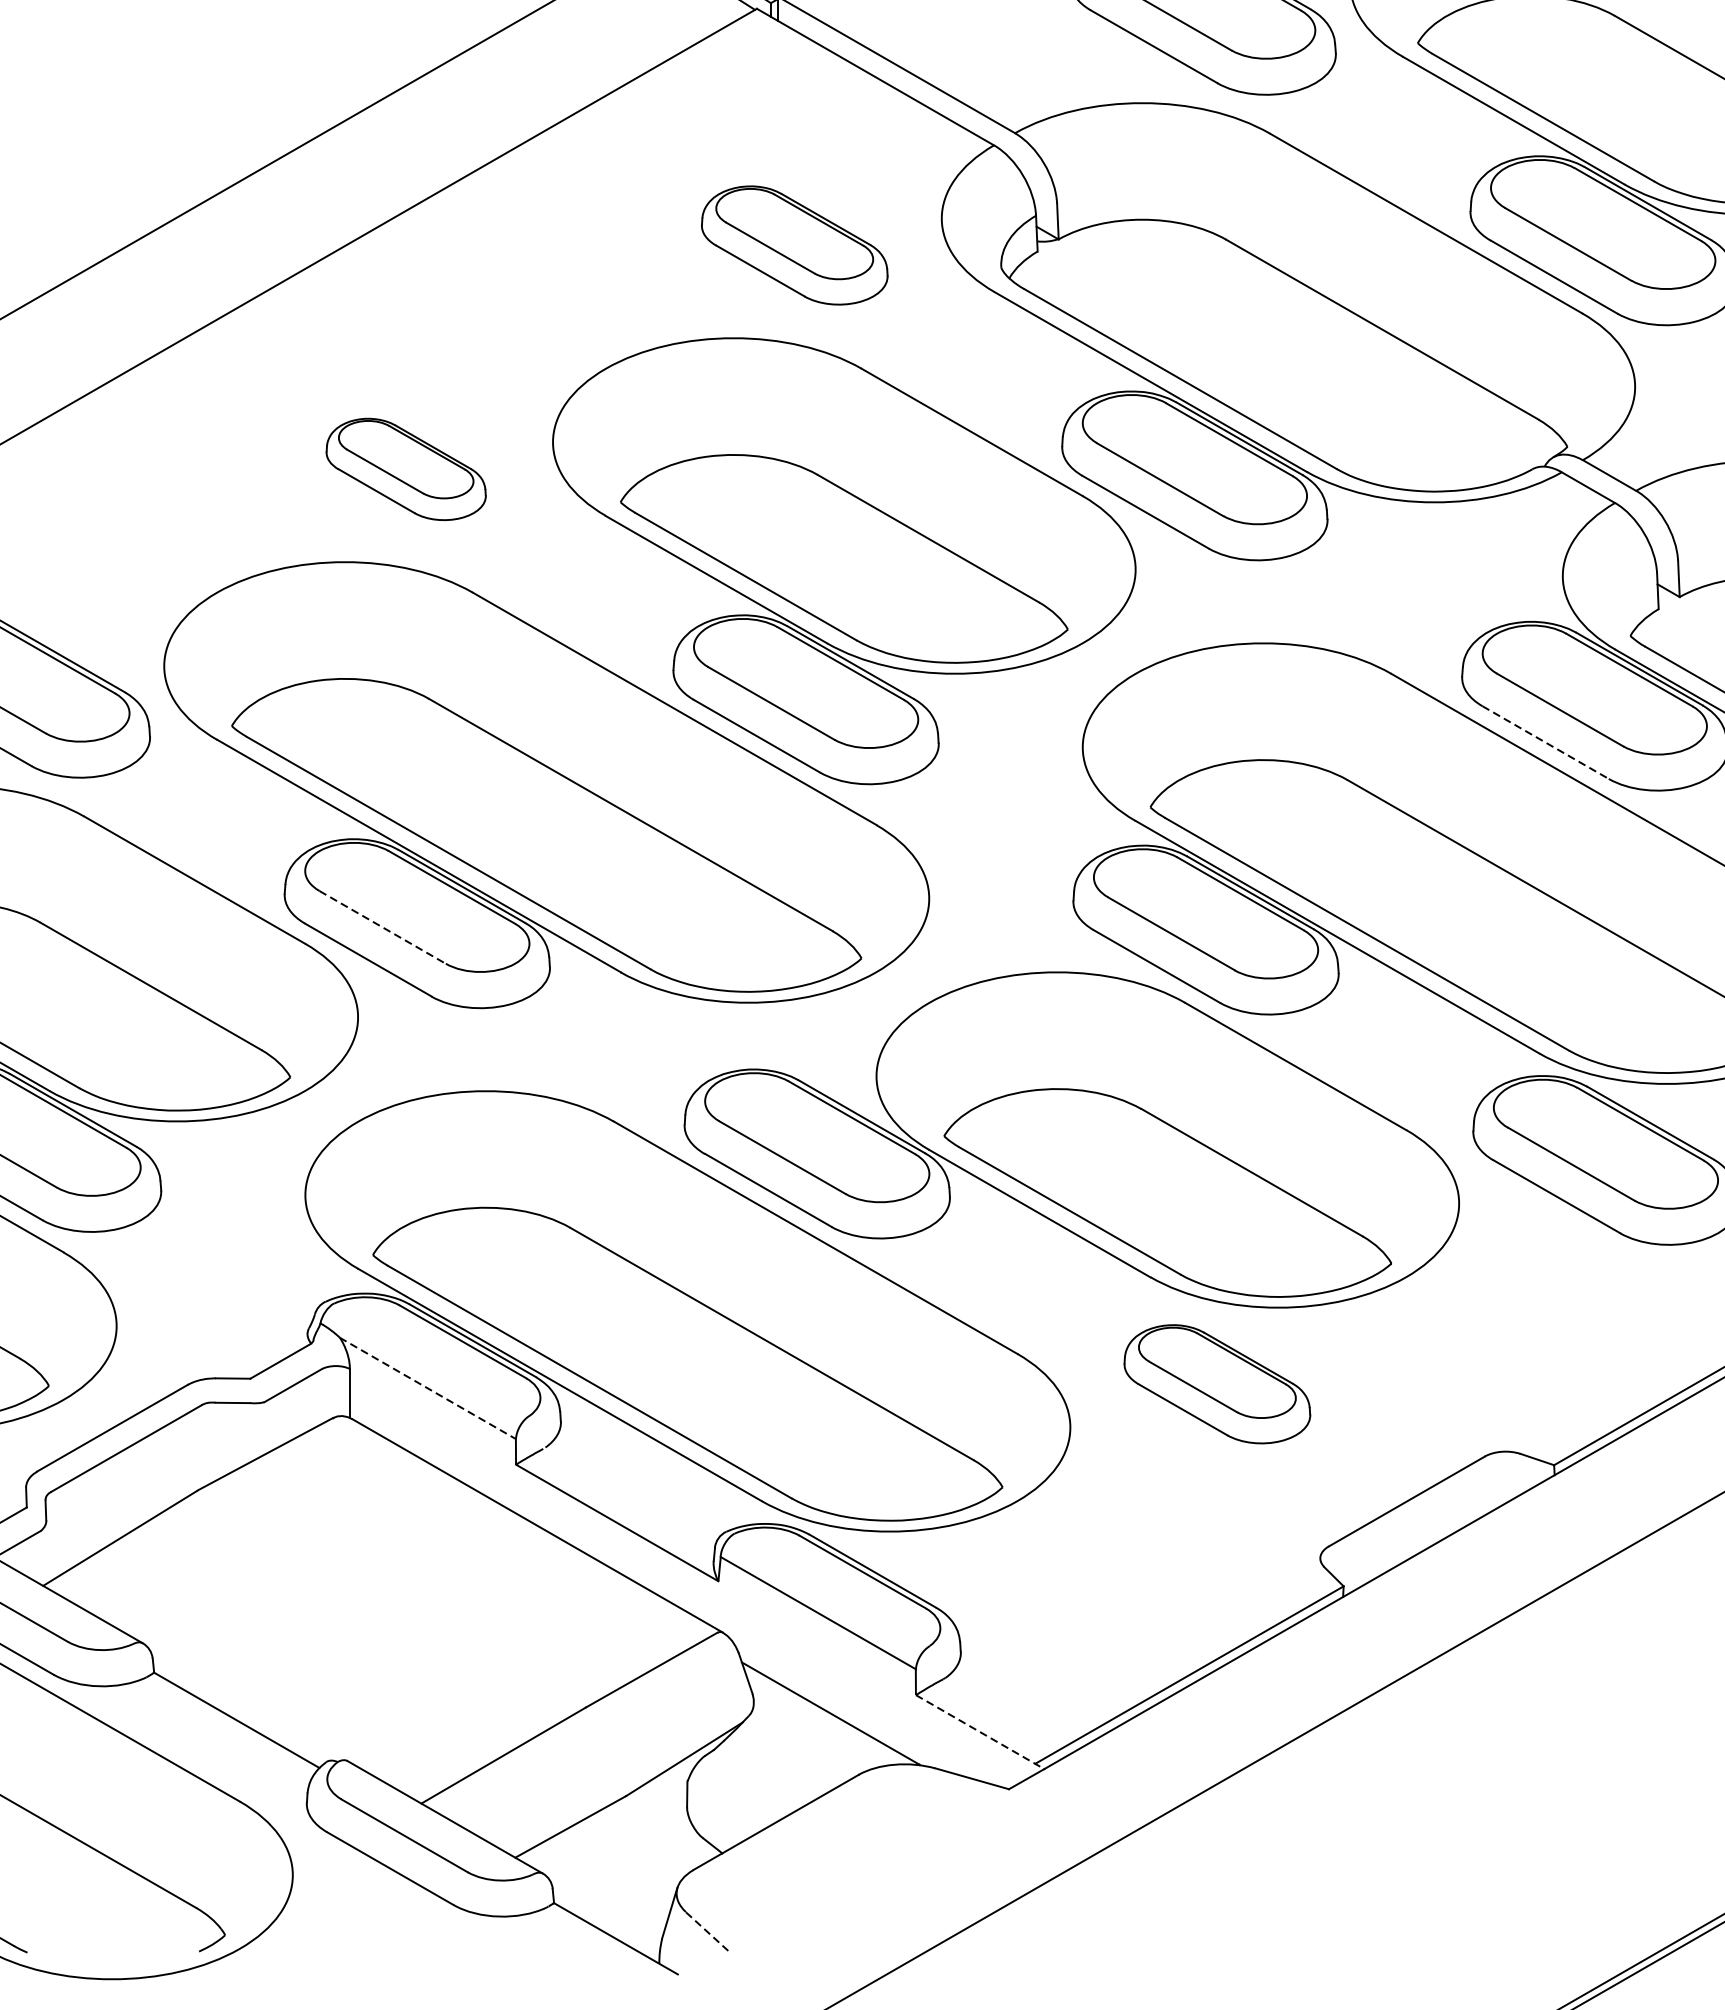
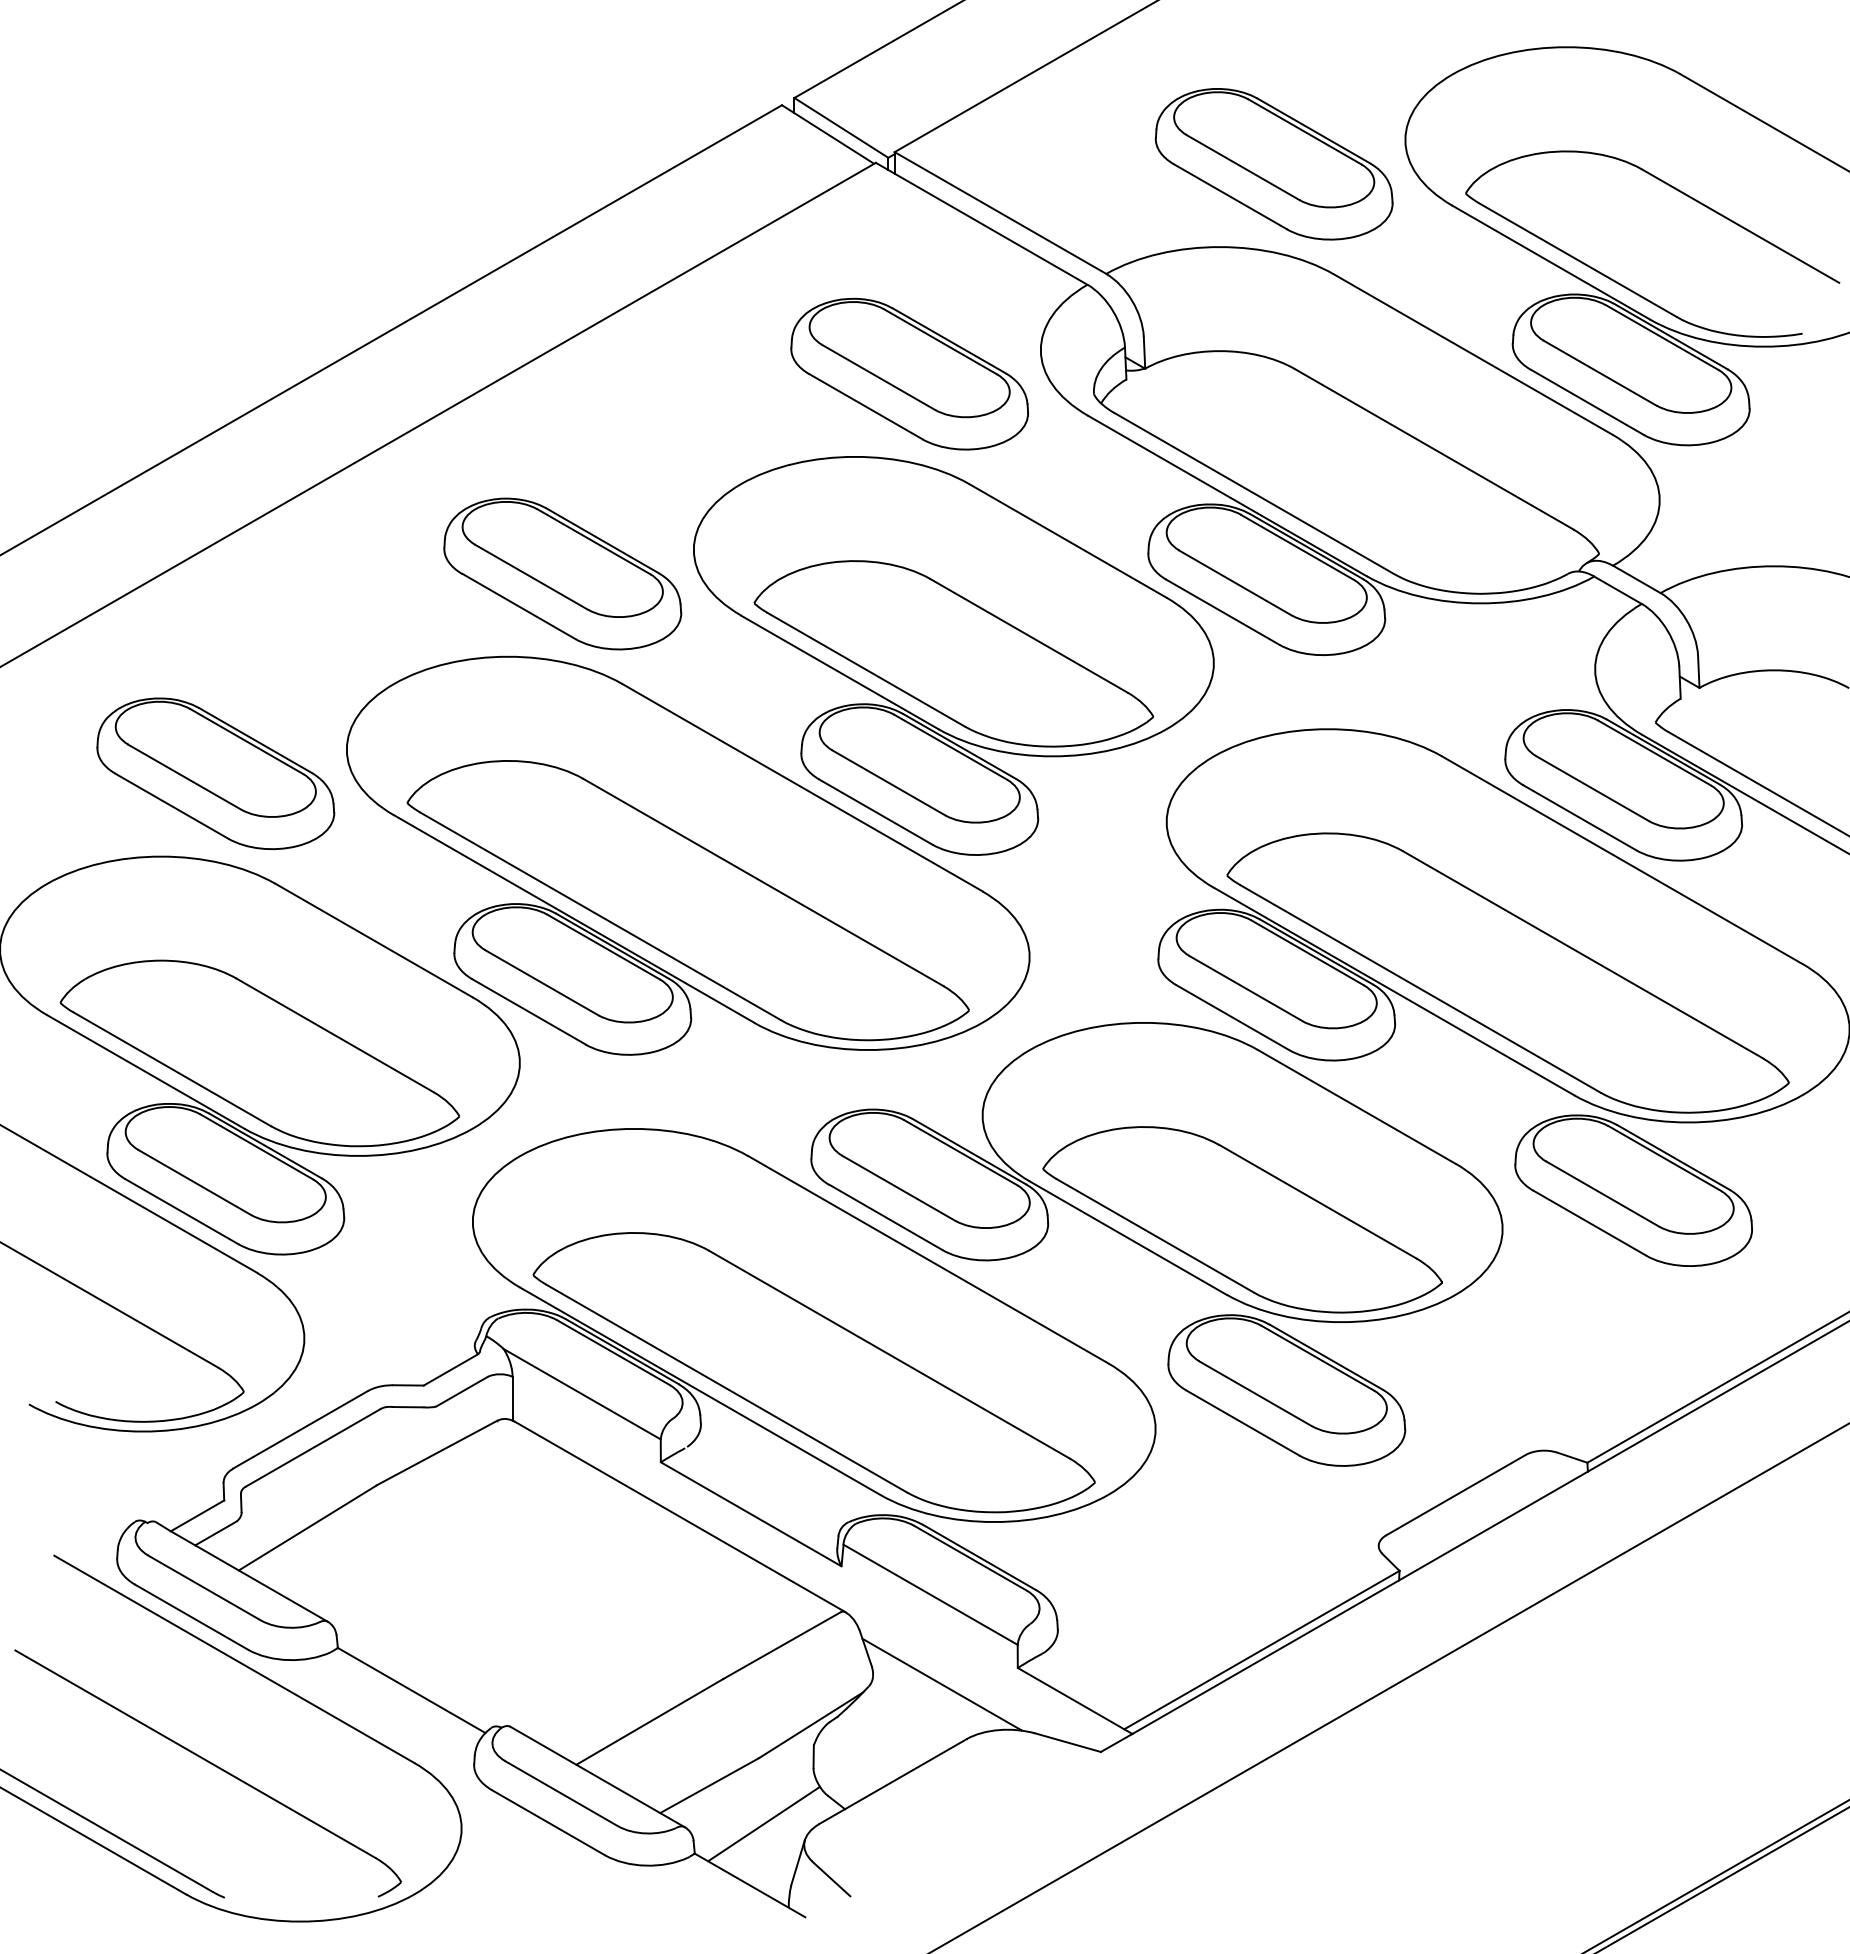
part: (794, 244) -> (909, 373), size x1.43
part: (405, 468) -> (562, 573), size x1.67
line: (1546, 743) -> (1580, 818), dashed -> solid
line: (383, 928) -> (542, 983), dashed -> solid
part: (1216, 1384) -> (1286, 1390), size x1.43
line: (428, 1388) -> (582, 1394), dashed -> solid
line: (980, 1732) -> (1075, 1701), dashed -> solid
line: (632, 1869) -> (764, 1823), added
line: (707, 1930) -> (831, 1878), dashed -> solid

